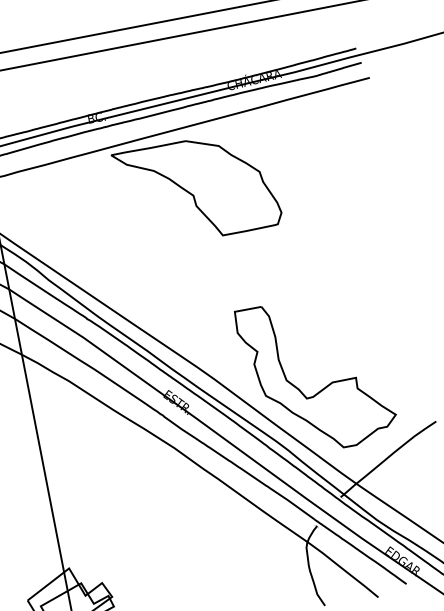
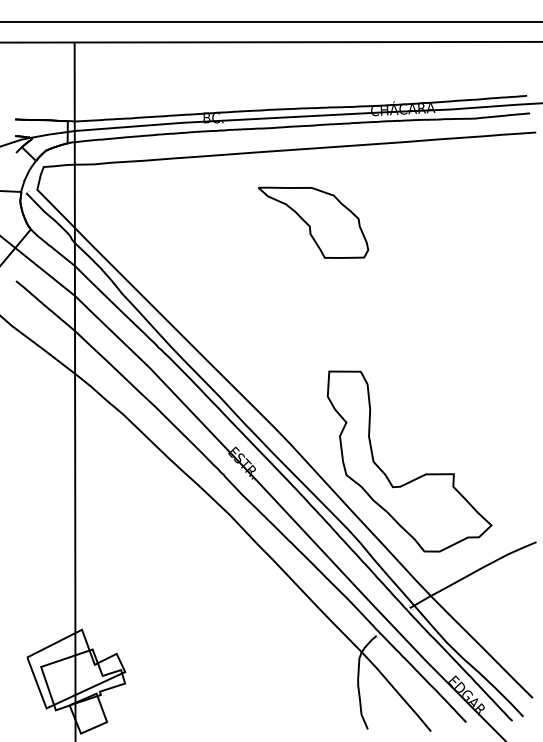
part: (197, 189) -> (313, 222), size x0.6

